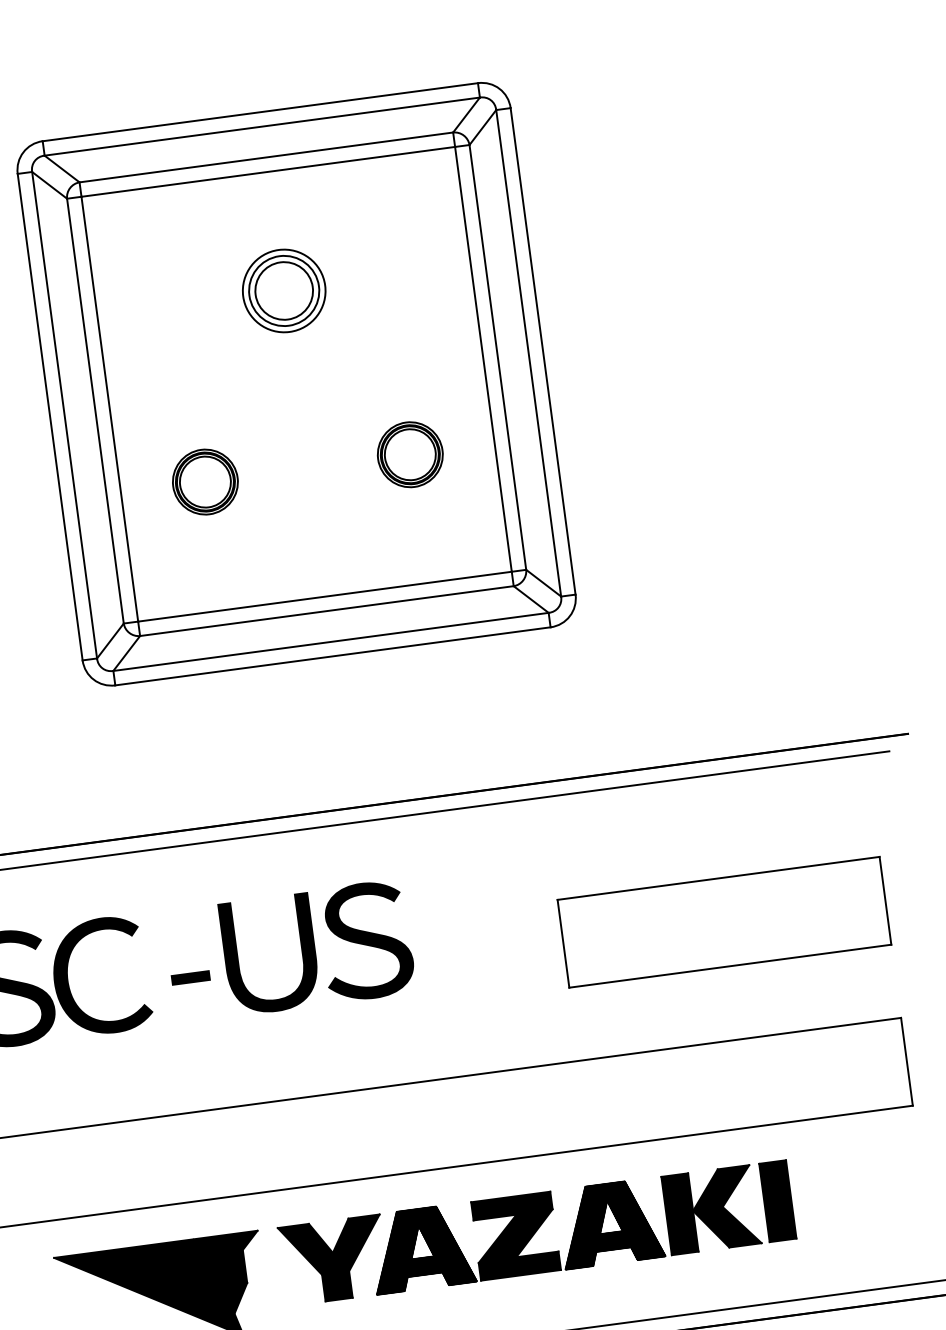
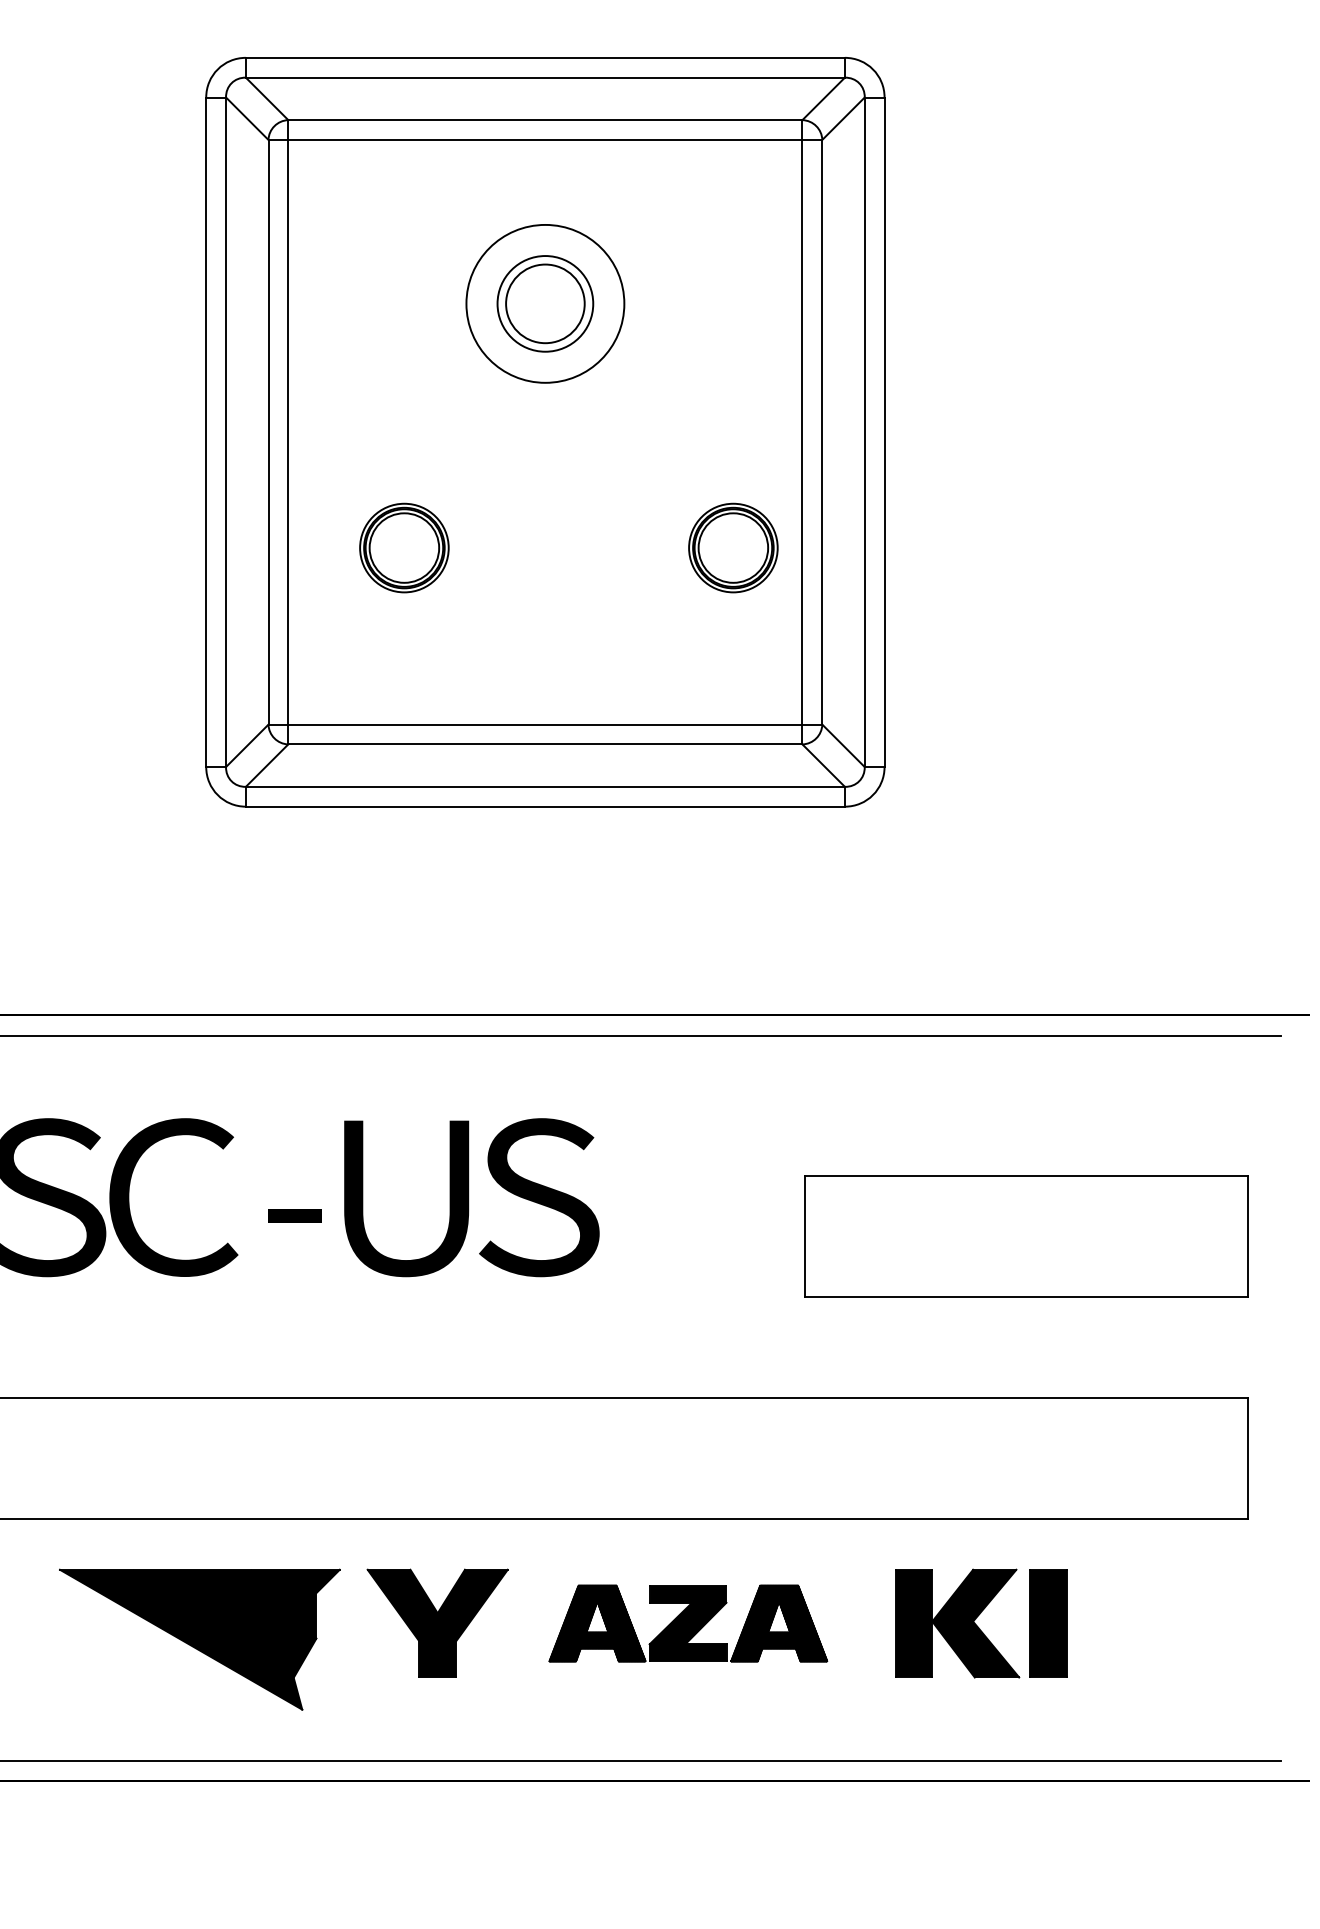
circle: (284, 290) -> (545, 303), size x1.4
part: (410, 454) -> (733, 547), moved
part: (516, 1236) -> (688, 1623), size x0.7

